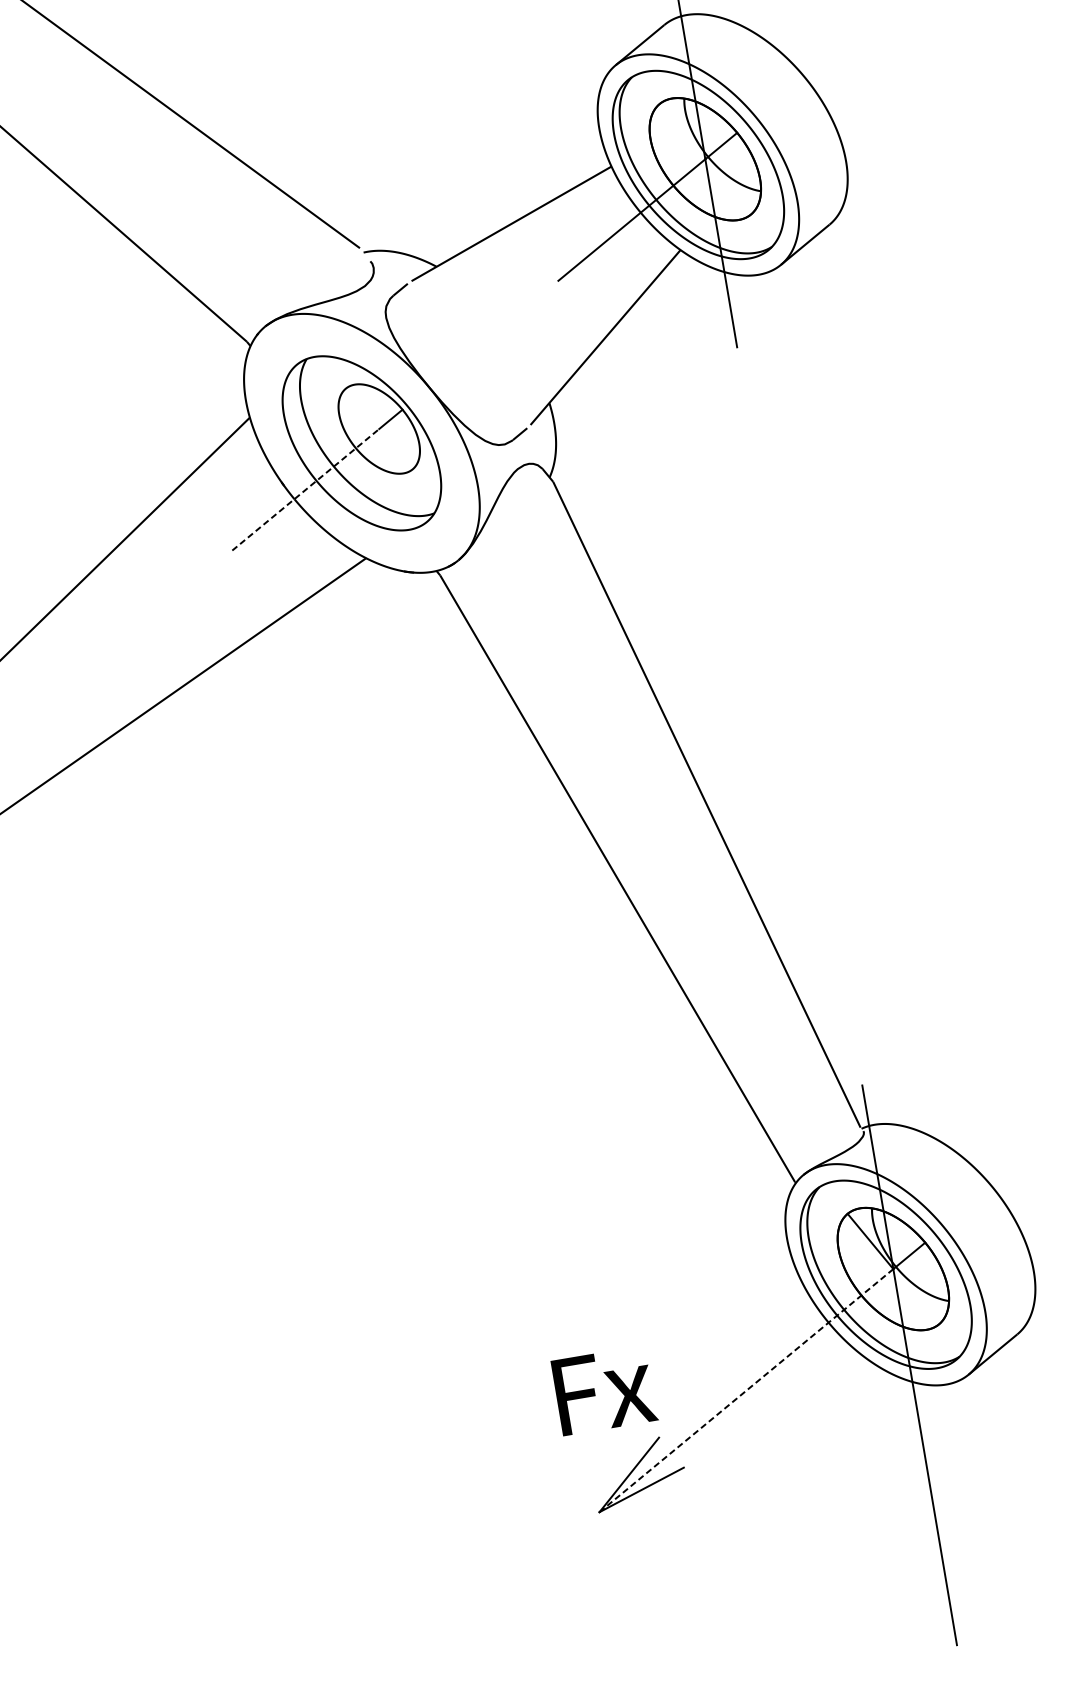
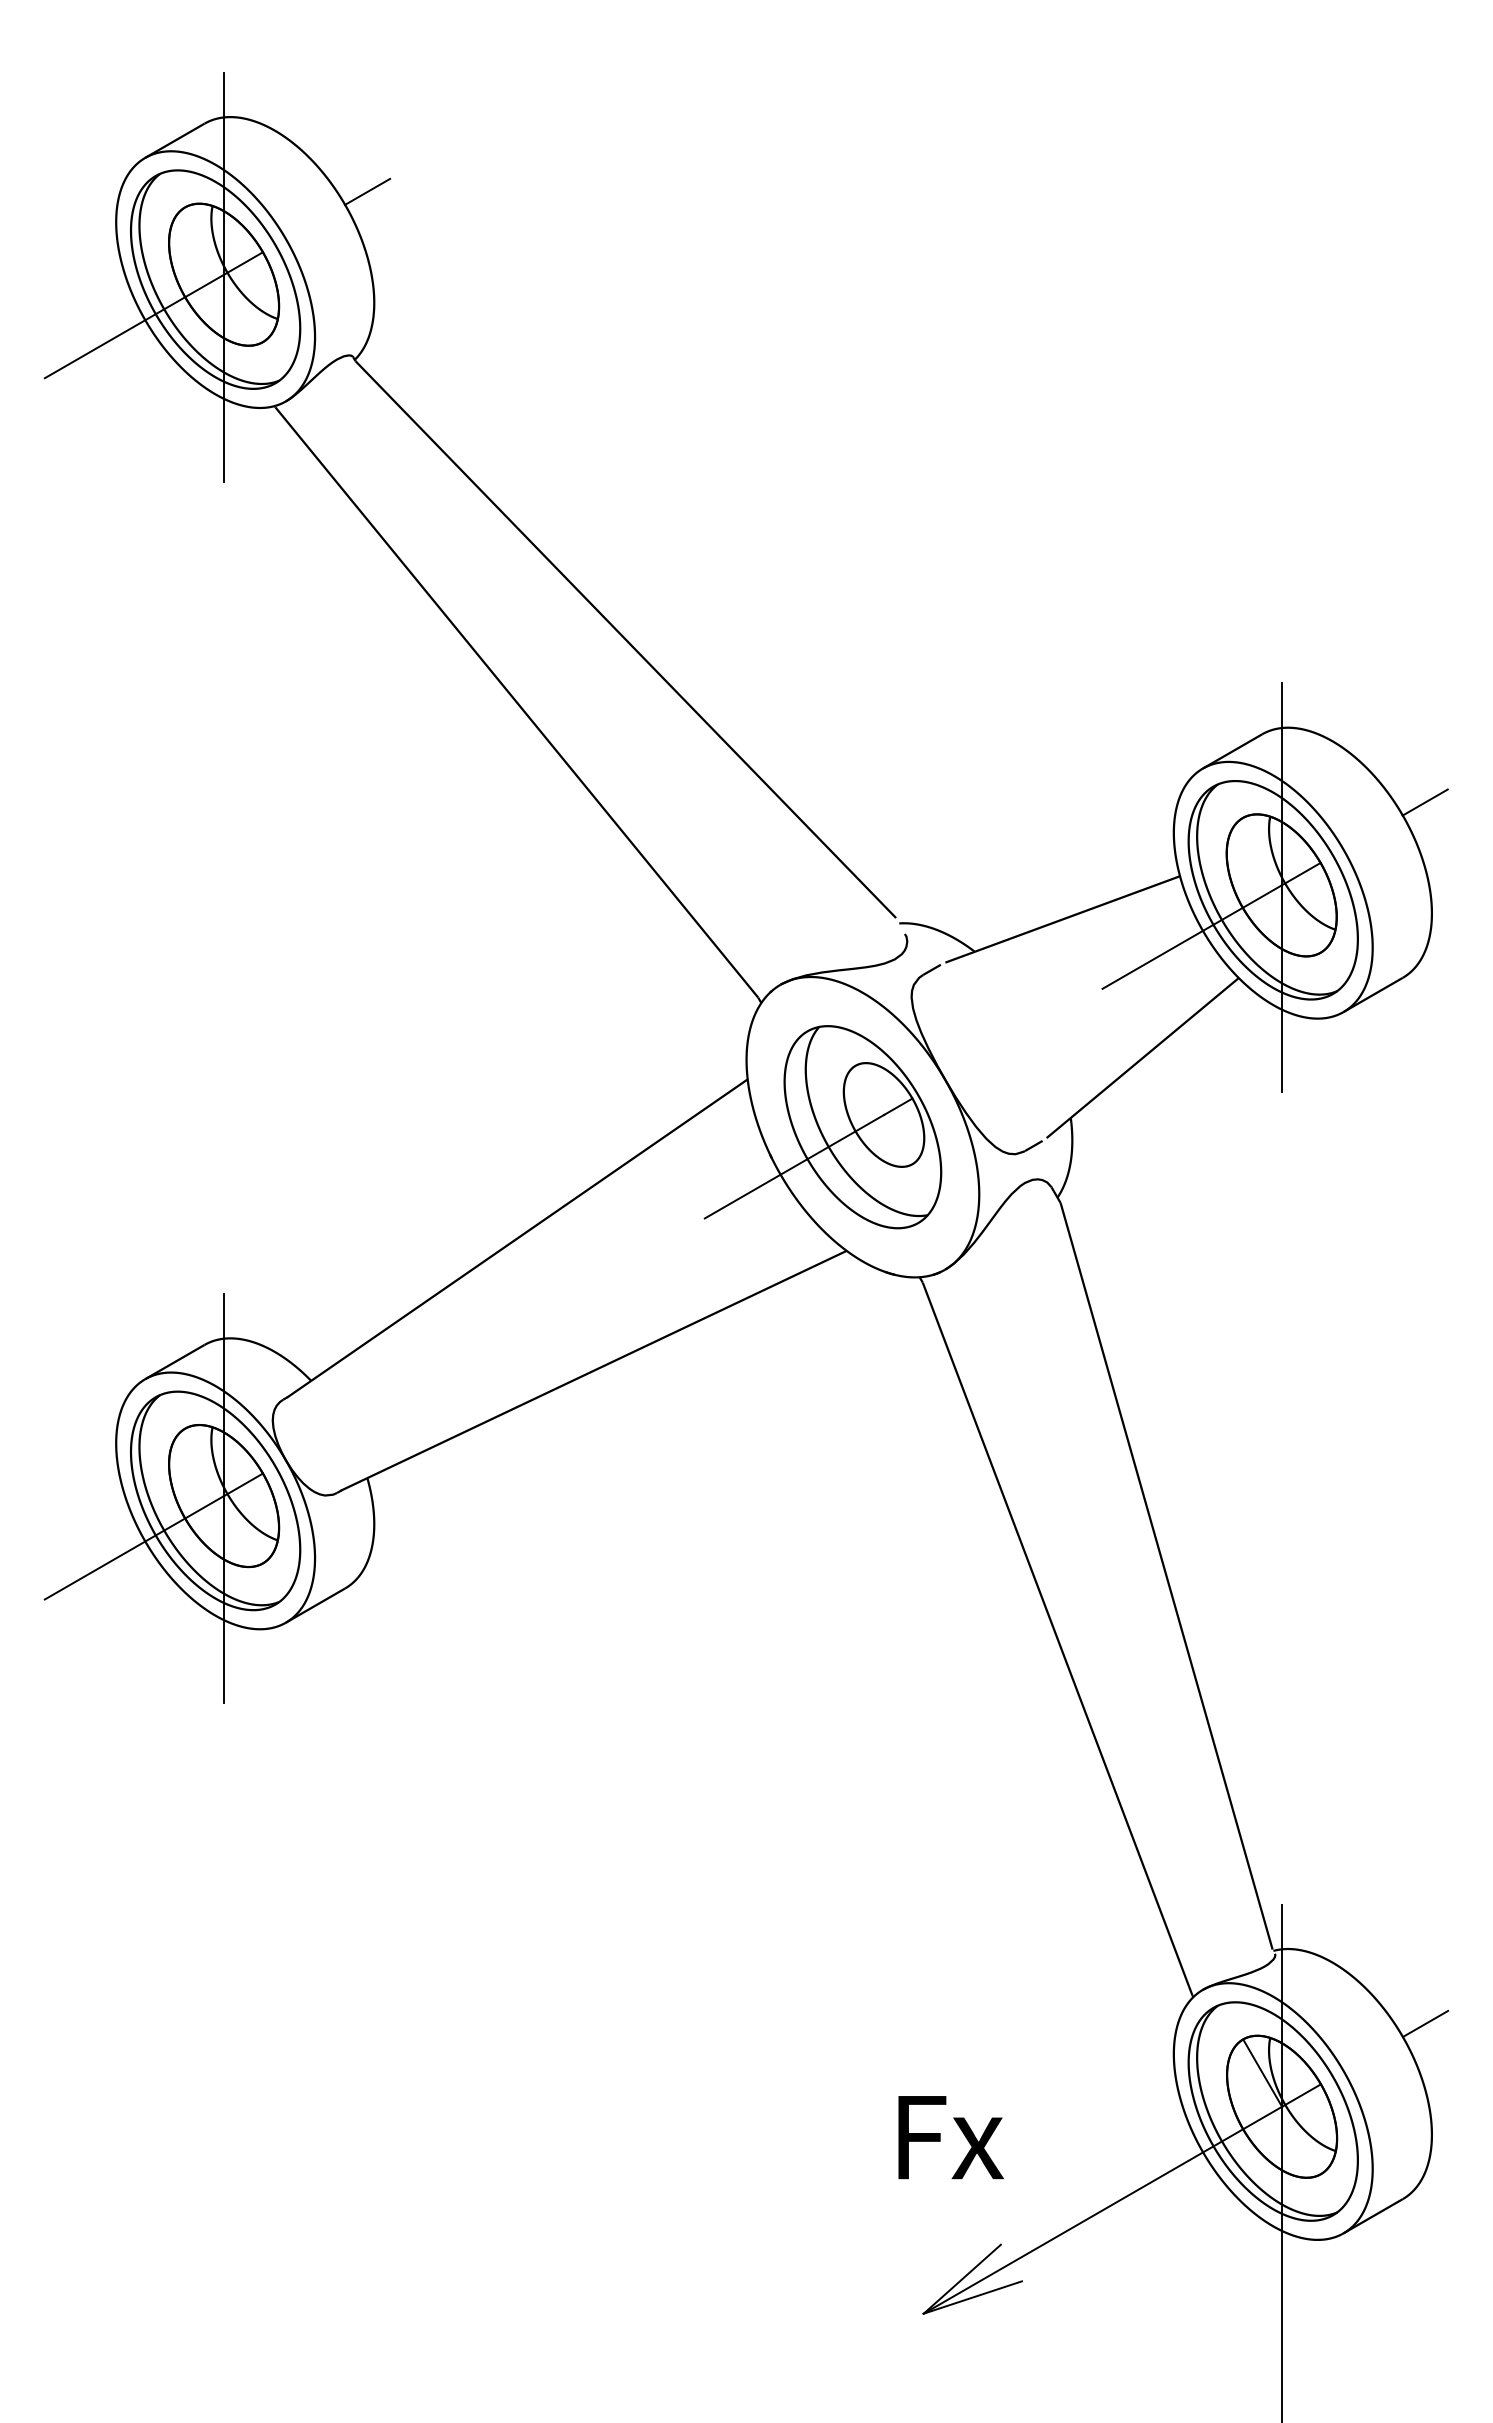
line: (822, 62) -> (1424, 802), added
line: (305, 489) -> (794, 1166), dashed -> solid
line: (1010, 1171) -> (1425, 2023), added
text: (604, 1390) -> (950, 2137), moved
line: (746, 1390) -> (1102, 2210), dashed -> solid

